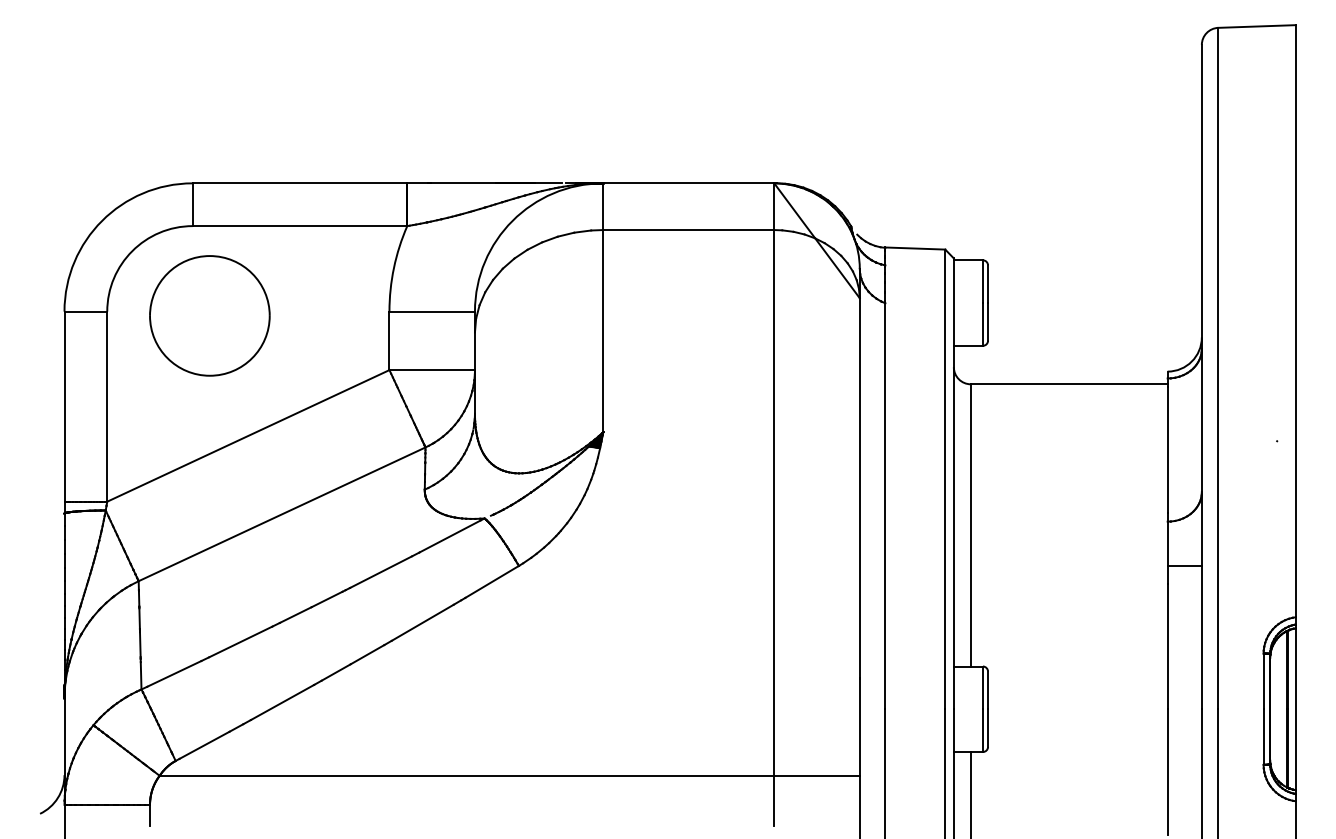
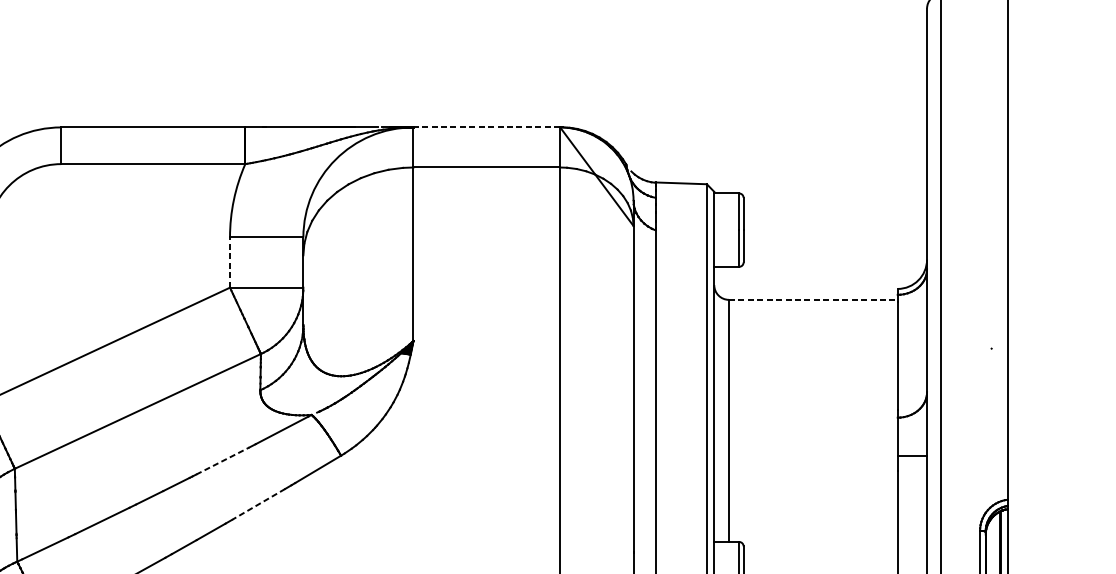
line: (688, 183) -> (486, 127), solid -> dashed
part: (209, 315) -> (75, 240), removed
line: (389, 340) -> (230, 262), solid -> dashed
line: (1069, 384) -> (813, 300), solid -> dashed
line: (381, 572) -> (223, 461), solid -> dashed
line: (422, 622) -> (258, 504), solid -> dashed

